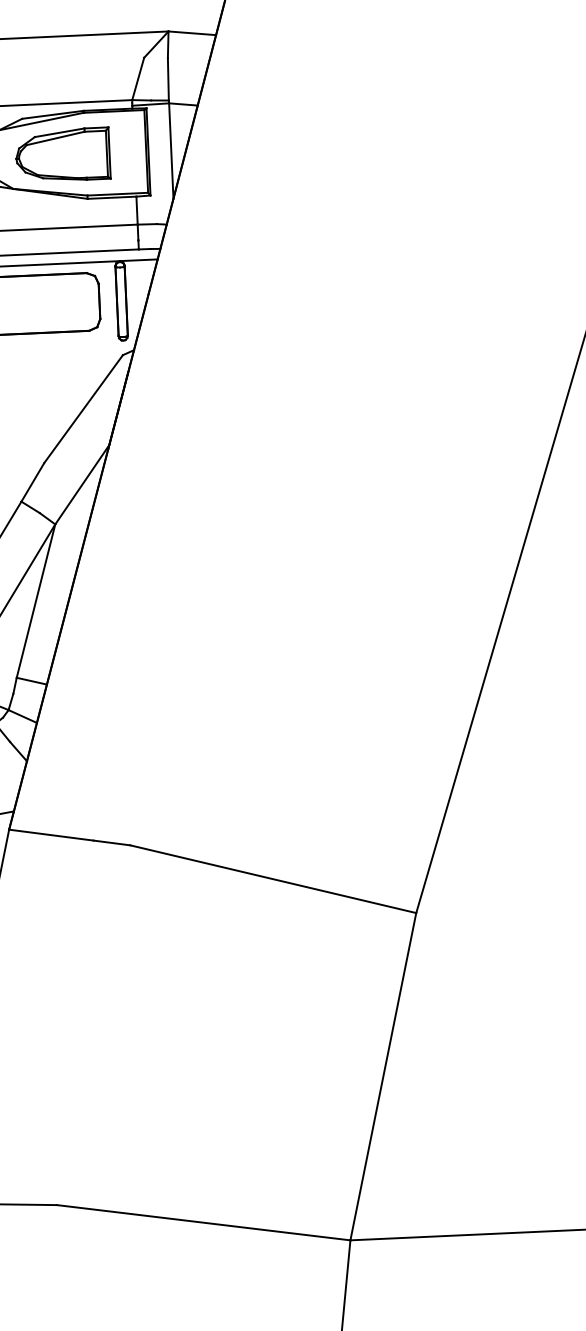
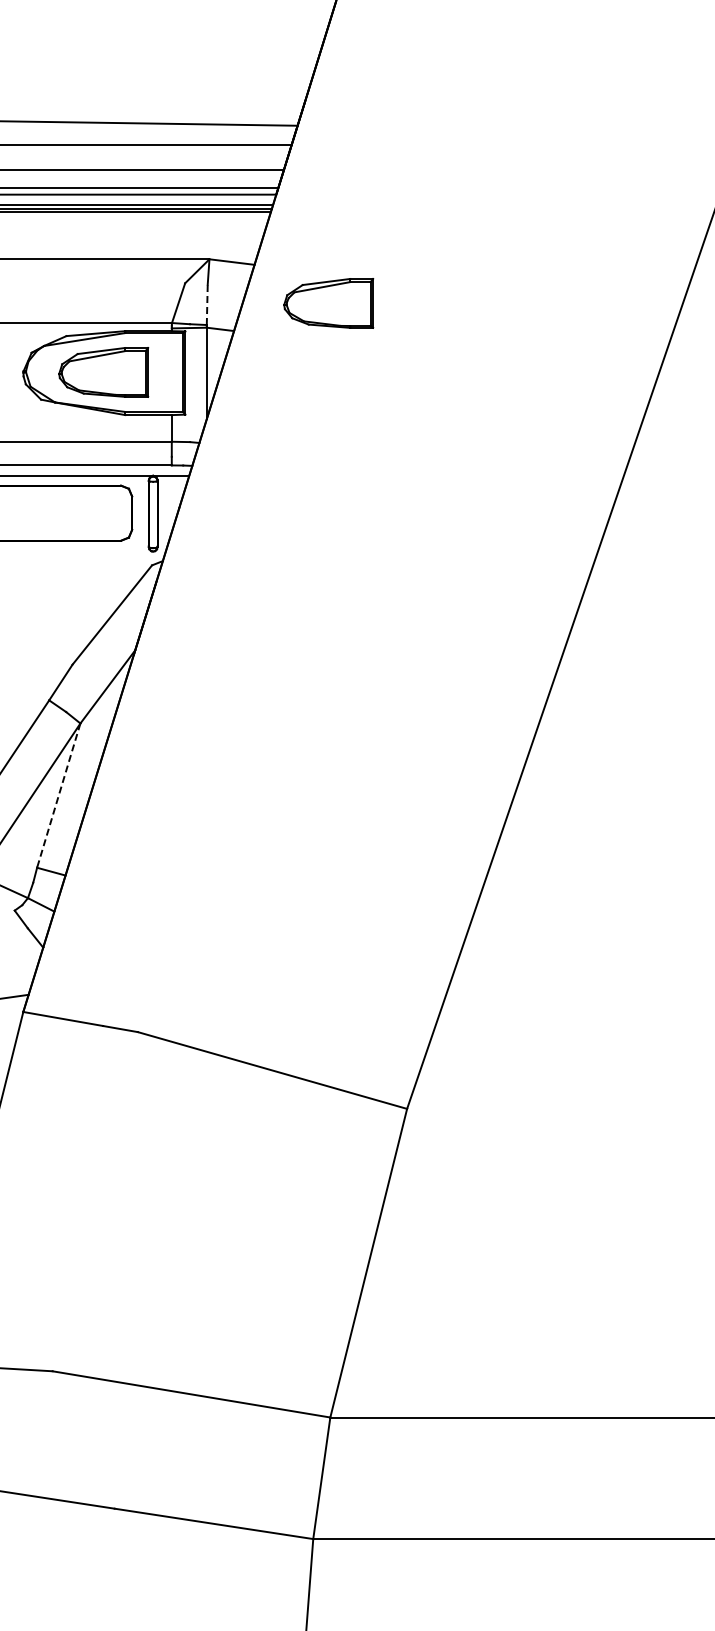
part: (295, 72) -> (328, 303), added
line: (168, 78) -> (207, 304), solid -> dashed
line: (35, 602) -> (58, 796), solid -> dashed

